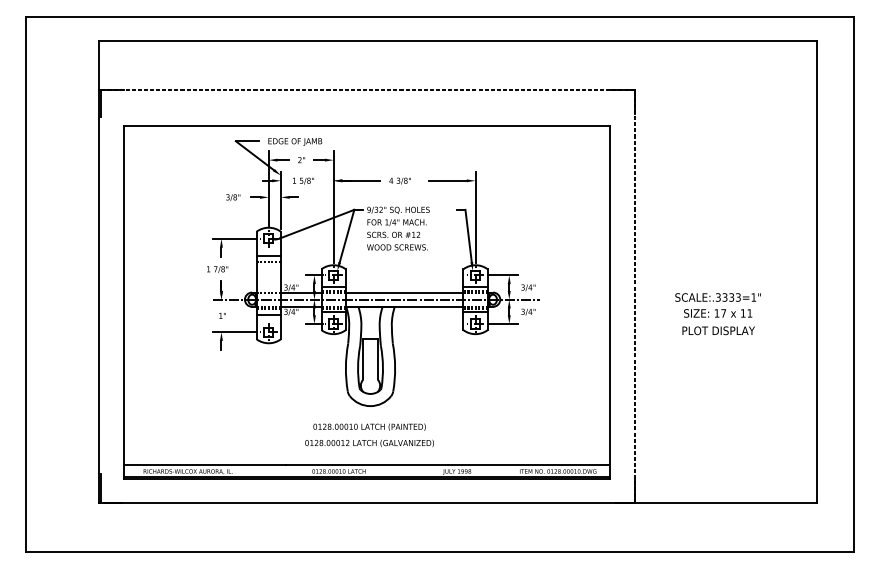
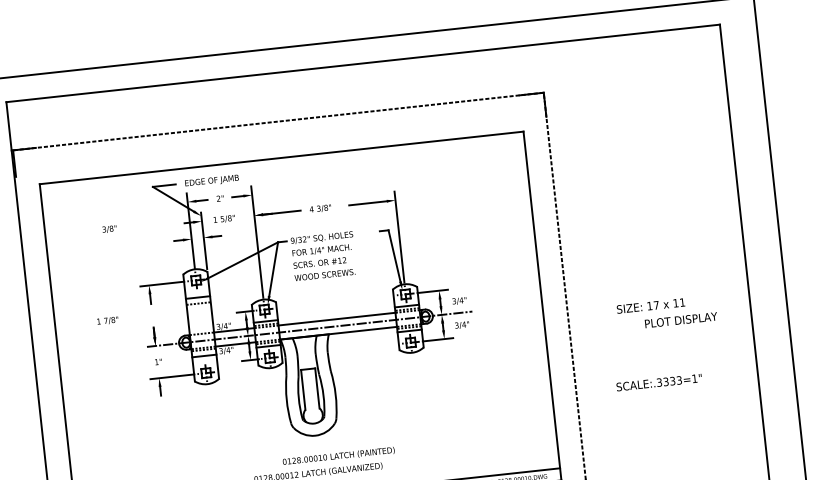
text: (233, 197) -> (109, 229), moved
text: (217, 269) -> (107, 320), moved
text: (717, 297) -> (658, 382), moved
text: (718, 330) -> (680, 319), moved
text: (369, 426) -> (338, 455), moved

